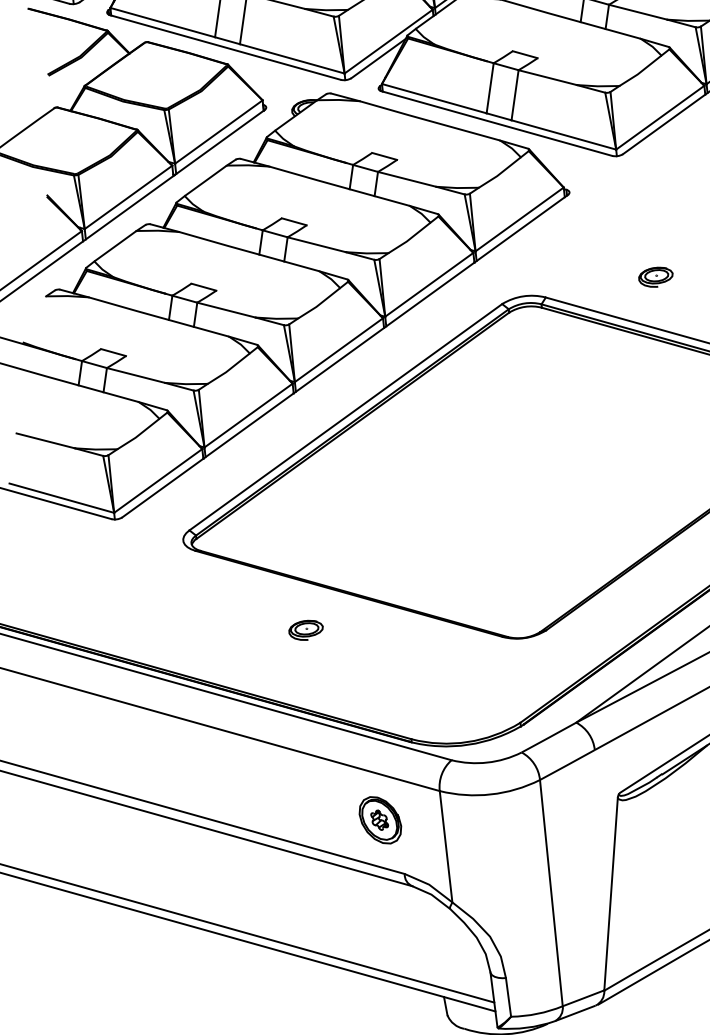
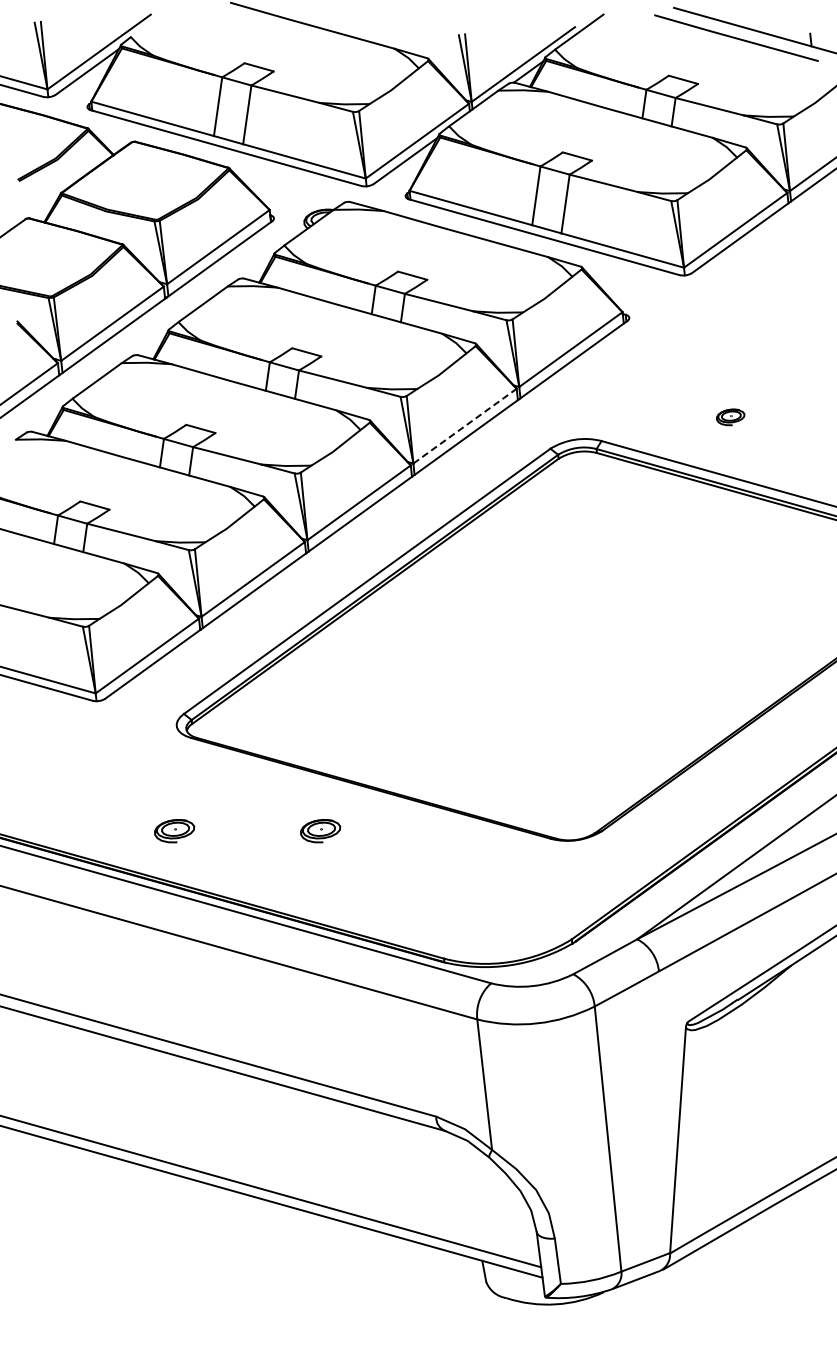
part: (655, 277) -> (730, 417), size x0.7
line: (429, 285) -> (465, 426), solid -> dashed
part: (181, 630) -> (174, 831), added
part: (380, 820) -> (407, 1053), removed

